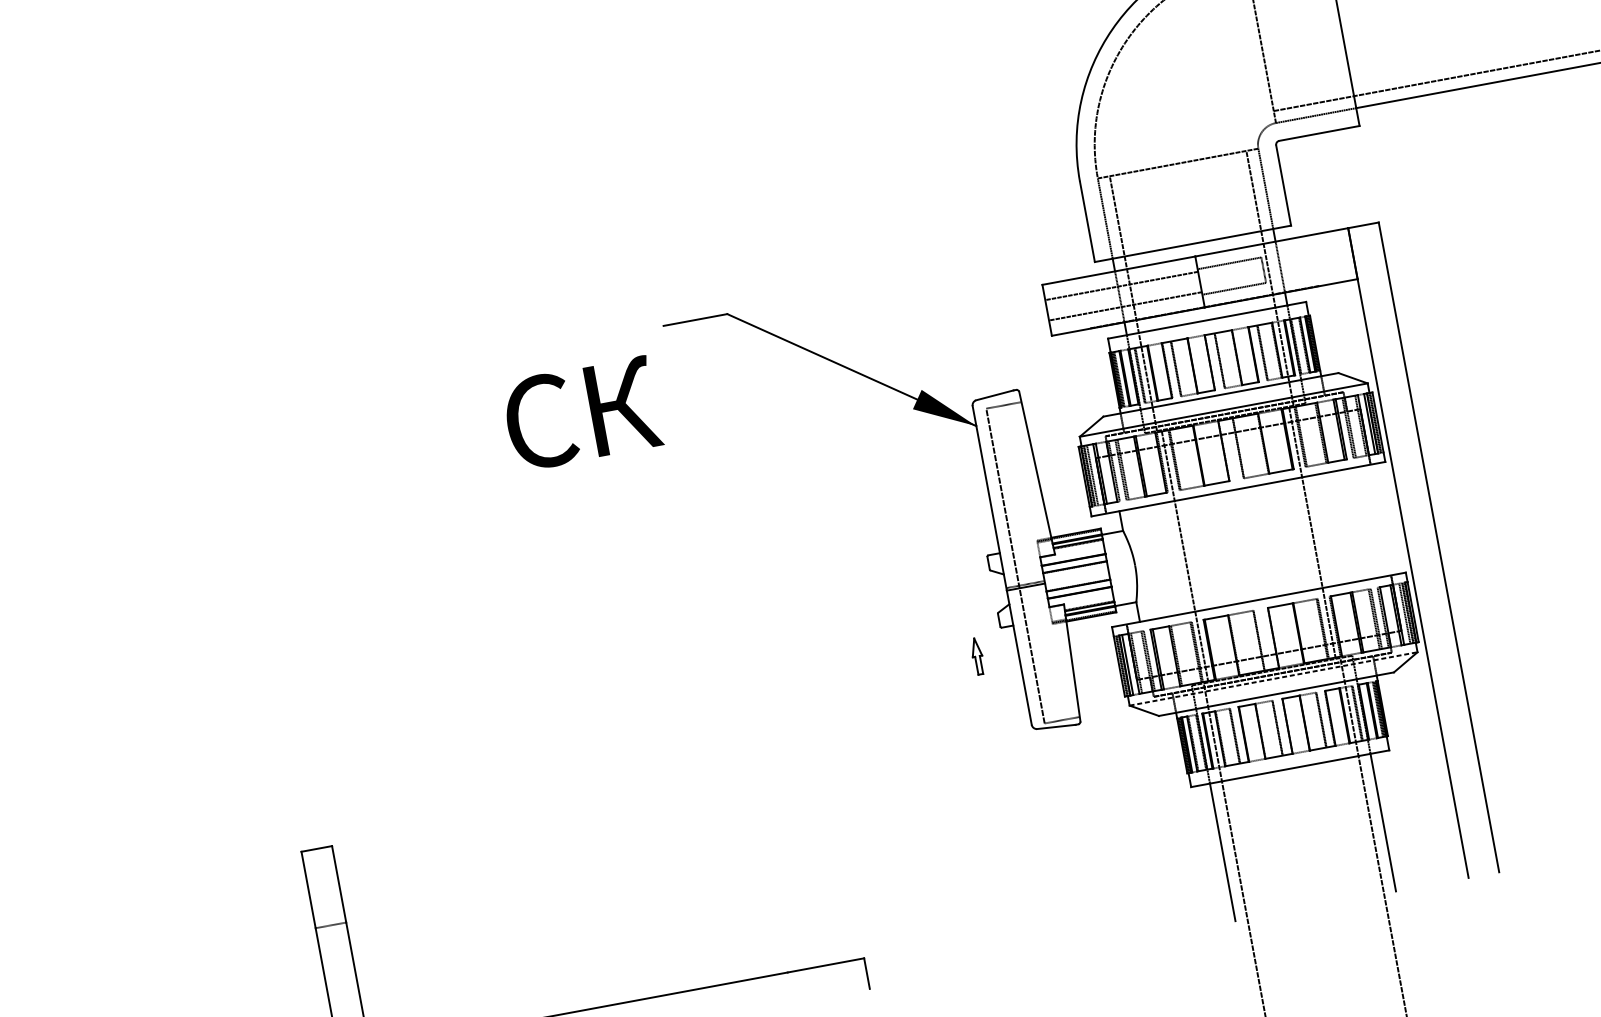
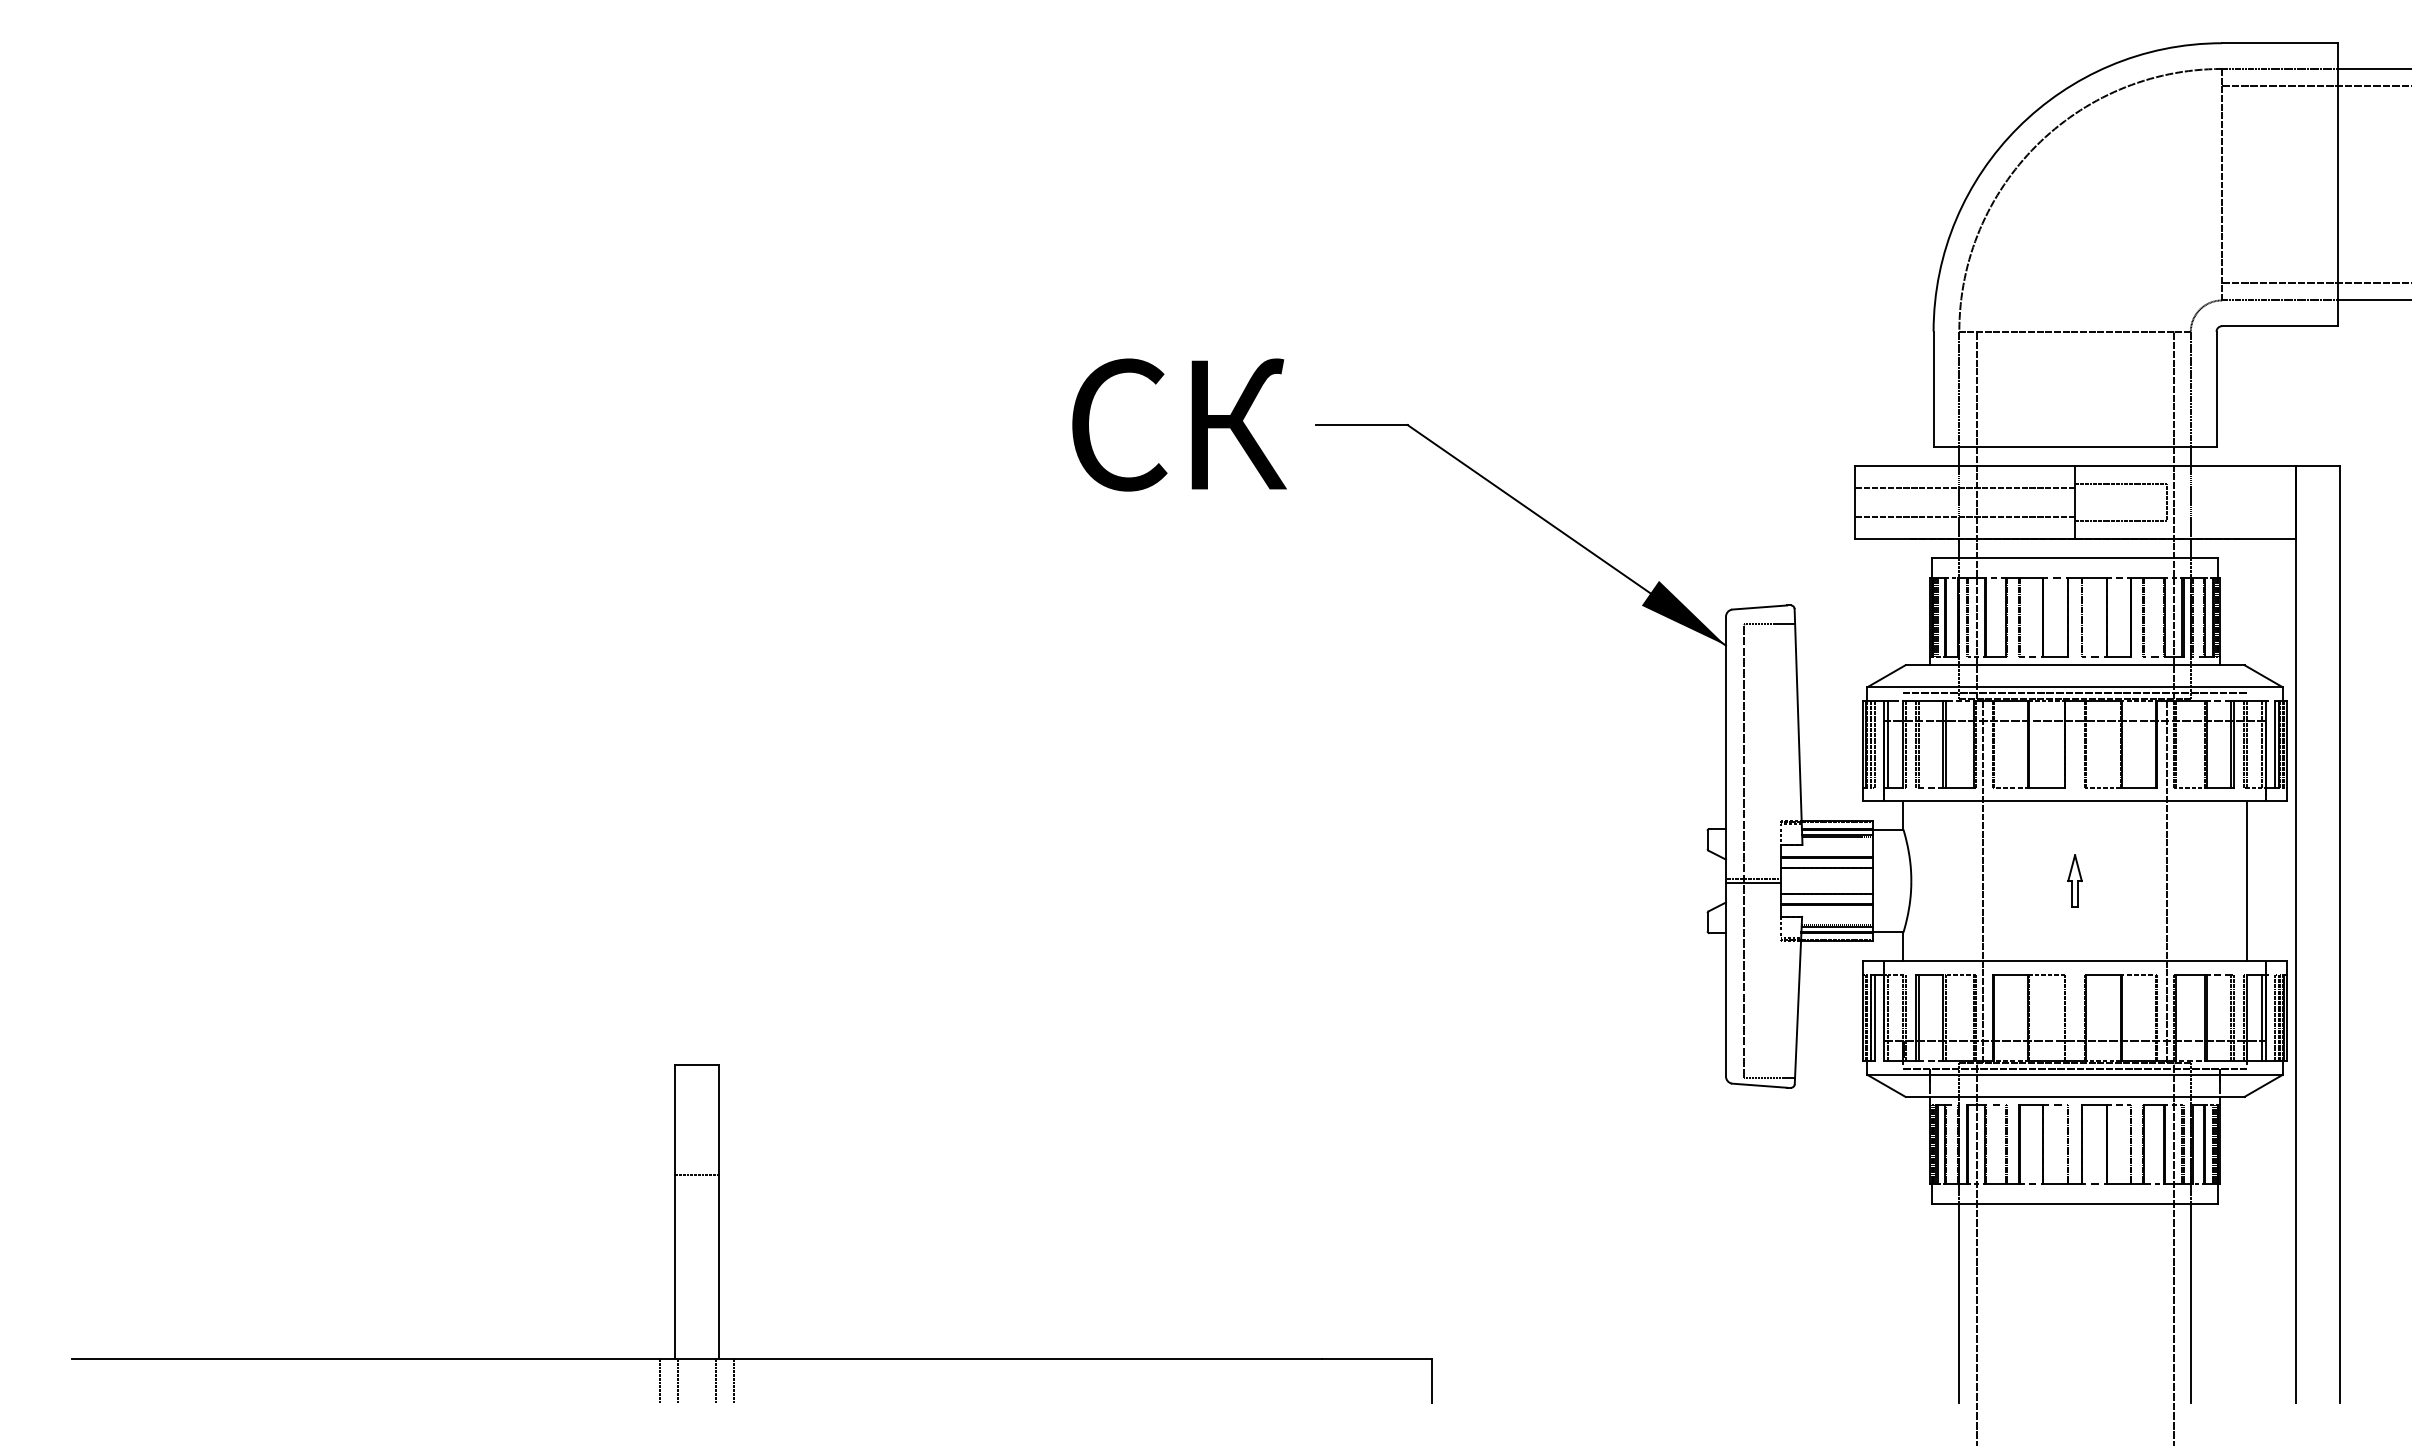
text: (582, 413) -> (1179, 424), moved
line: (1367, 522) -> (2246, 880), added
part: (977, 656) -> (2074, 880), moved
line: (1273, 678) -> (2075, 1074), dashed -> solid

